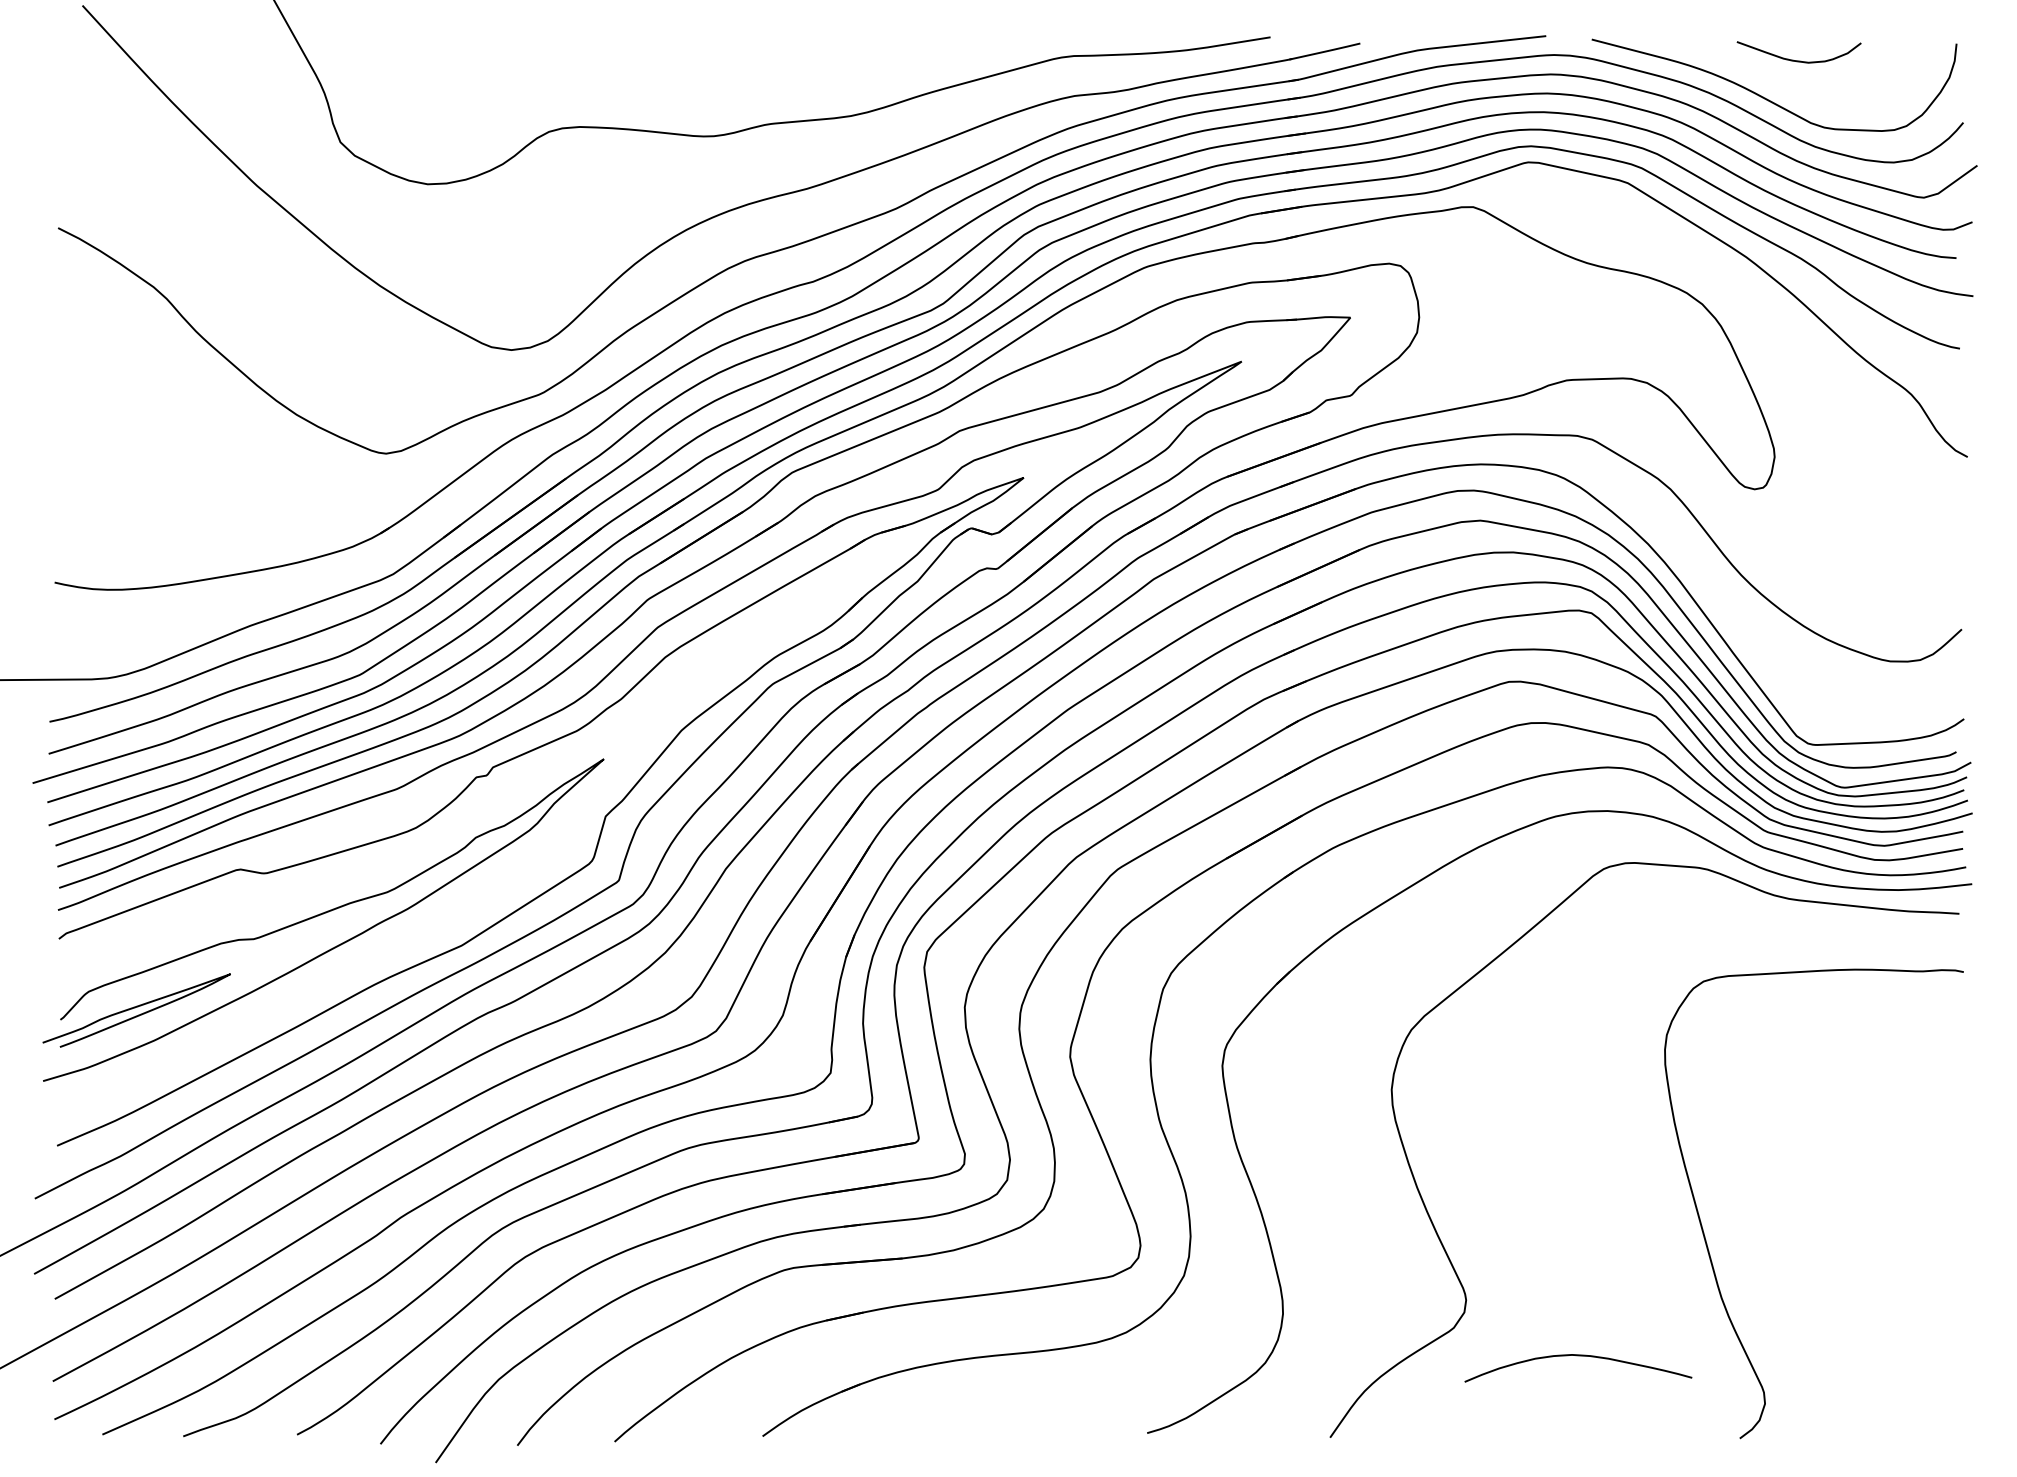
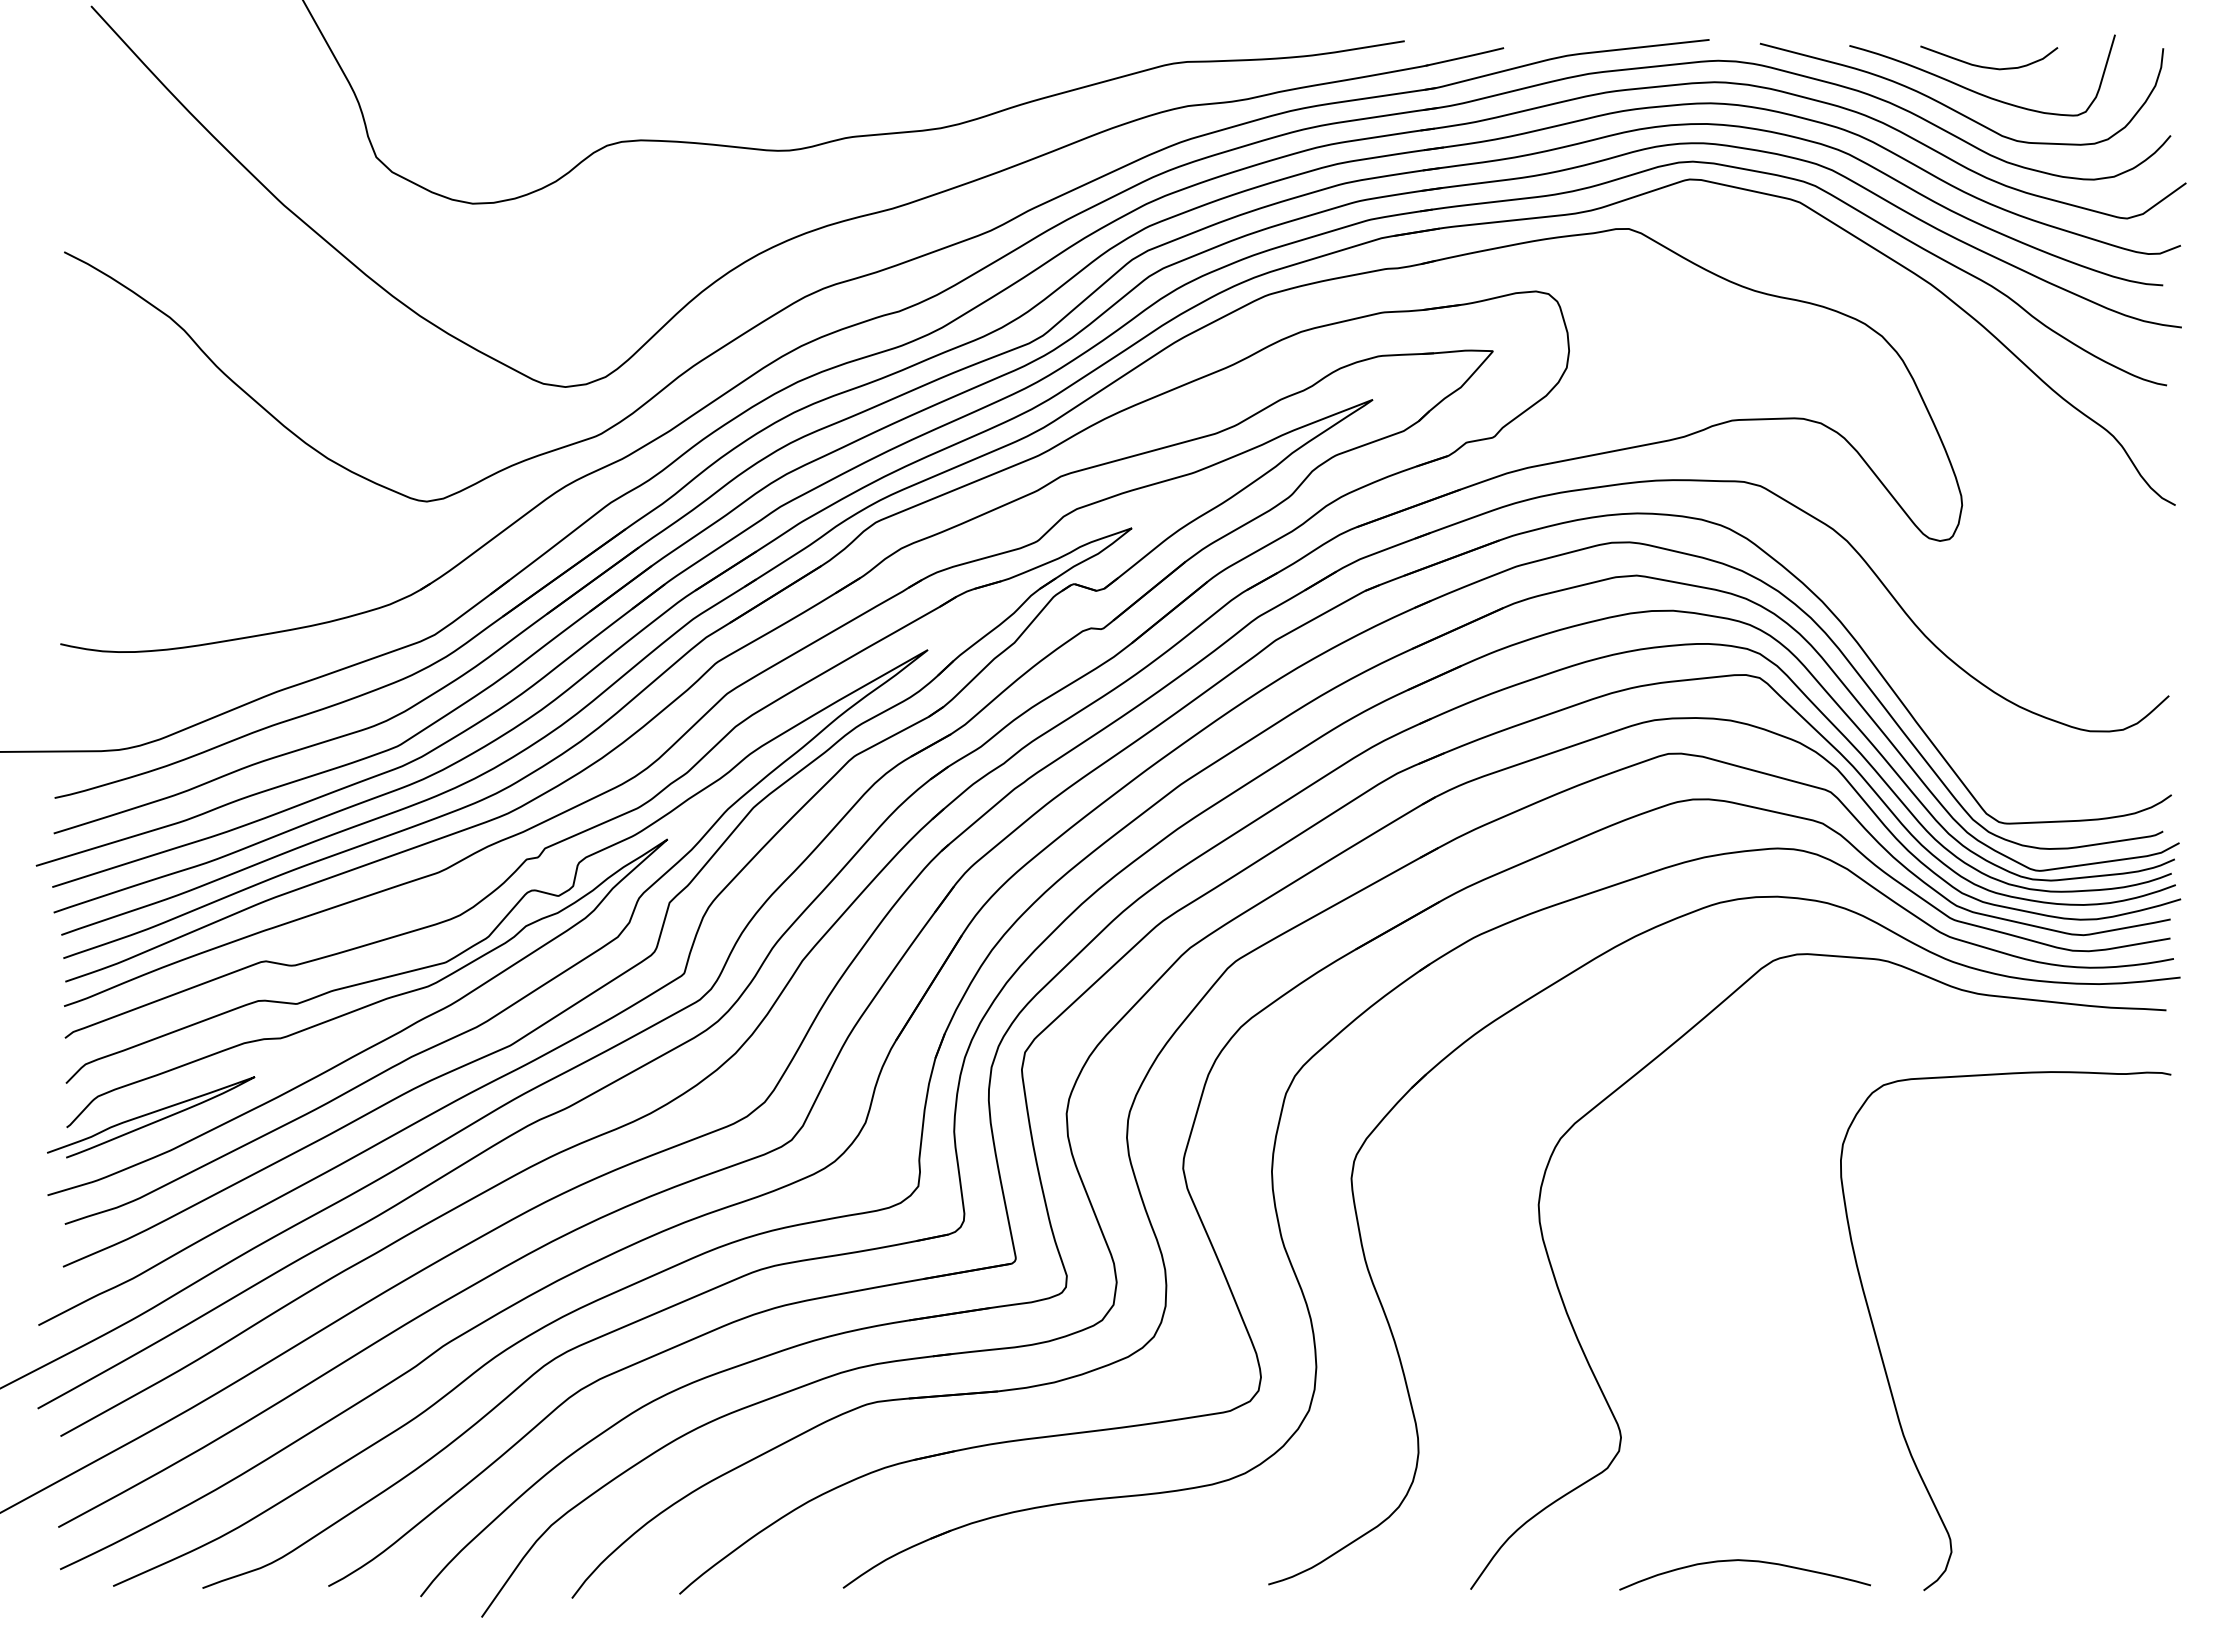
curve: (1785, 81) -> (1974, 90), added
curve: (446, 843) -> (493, 932), added
curve: (1577, 1356) -> (1744, 1561), moved

